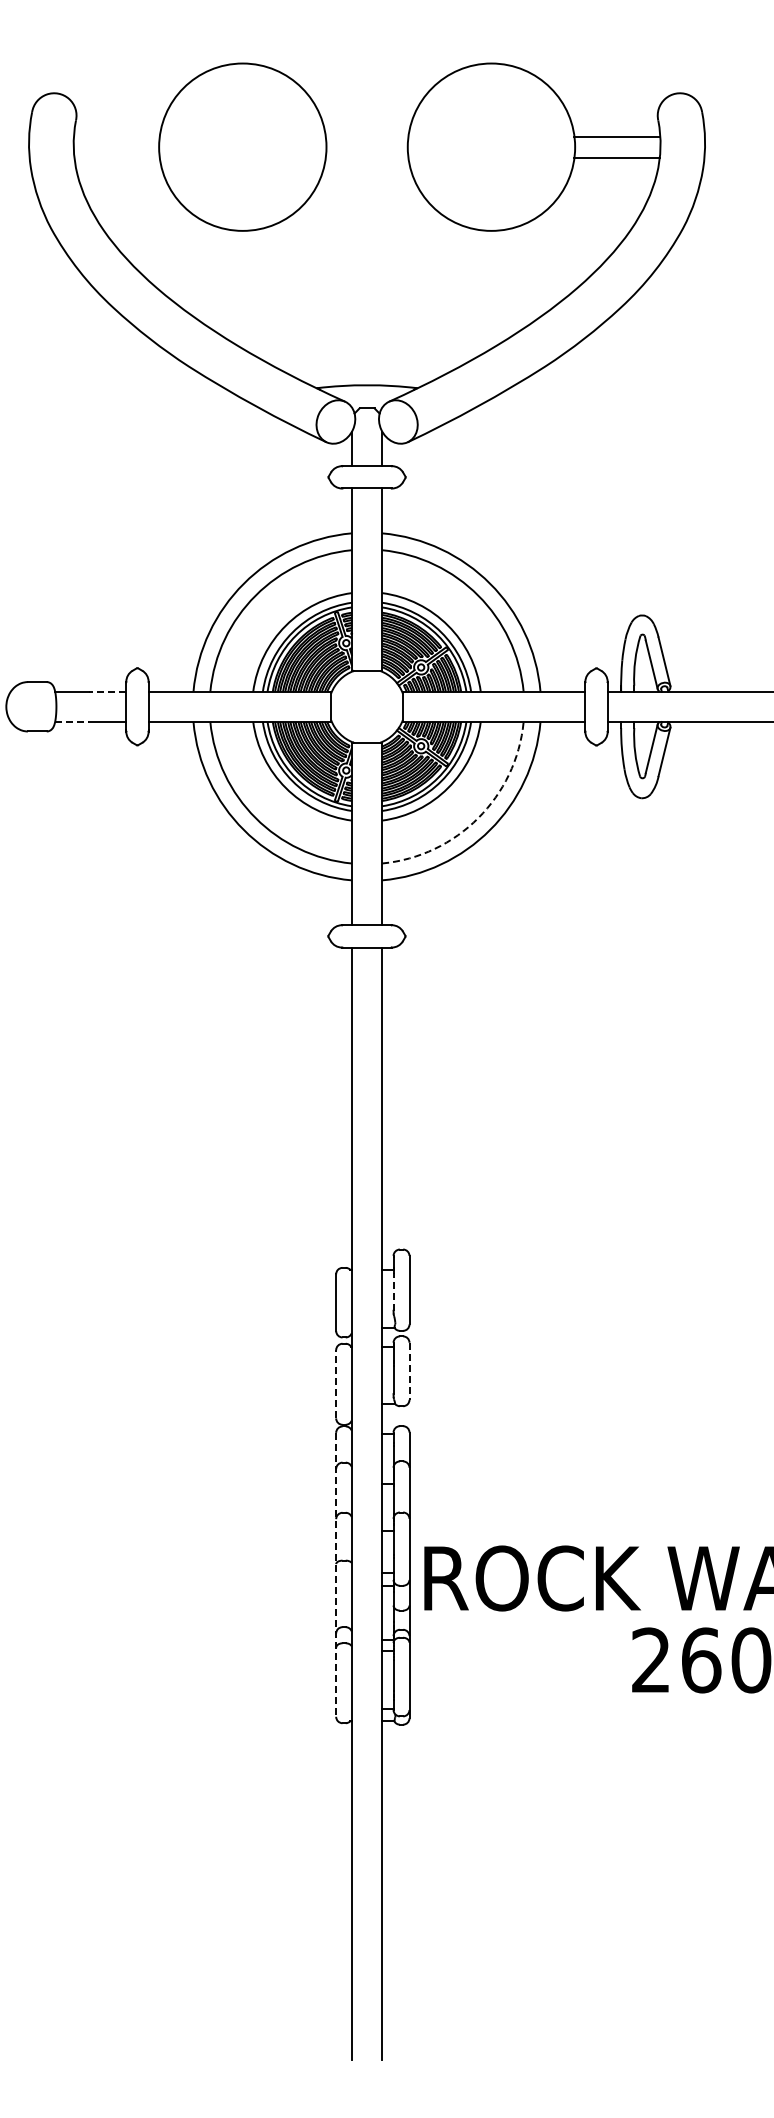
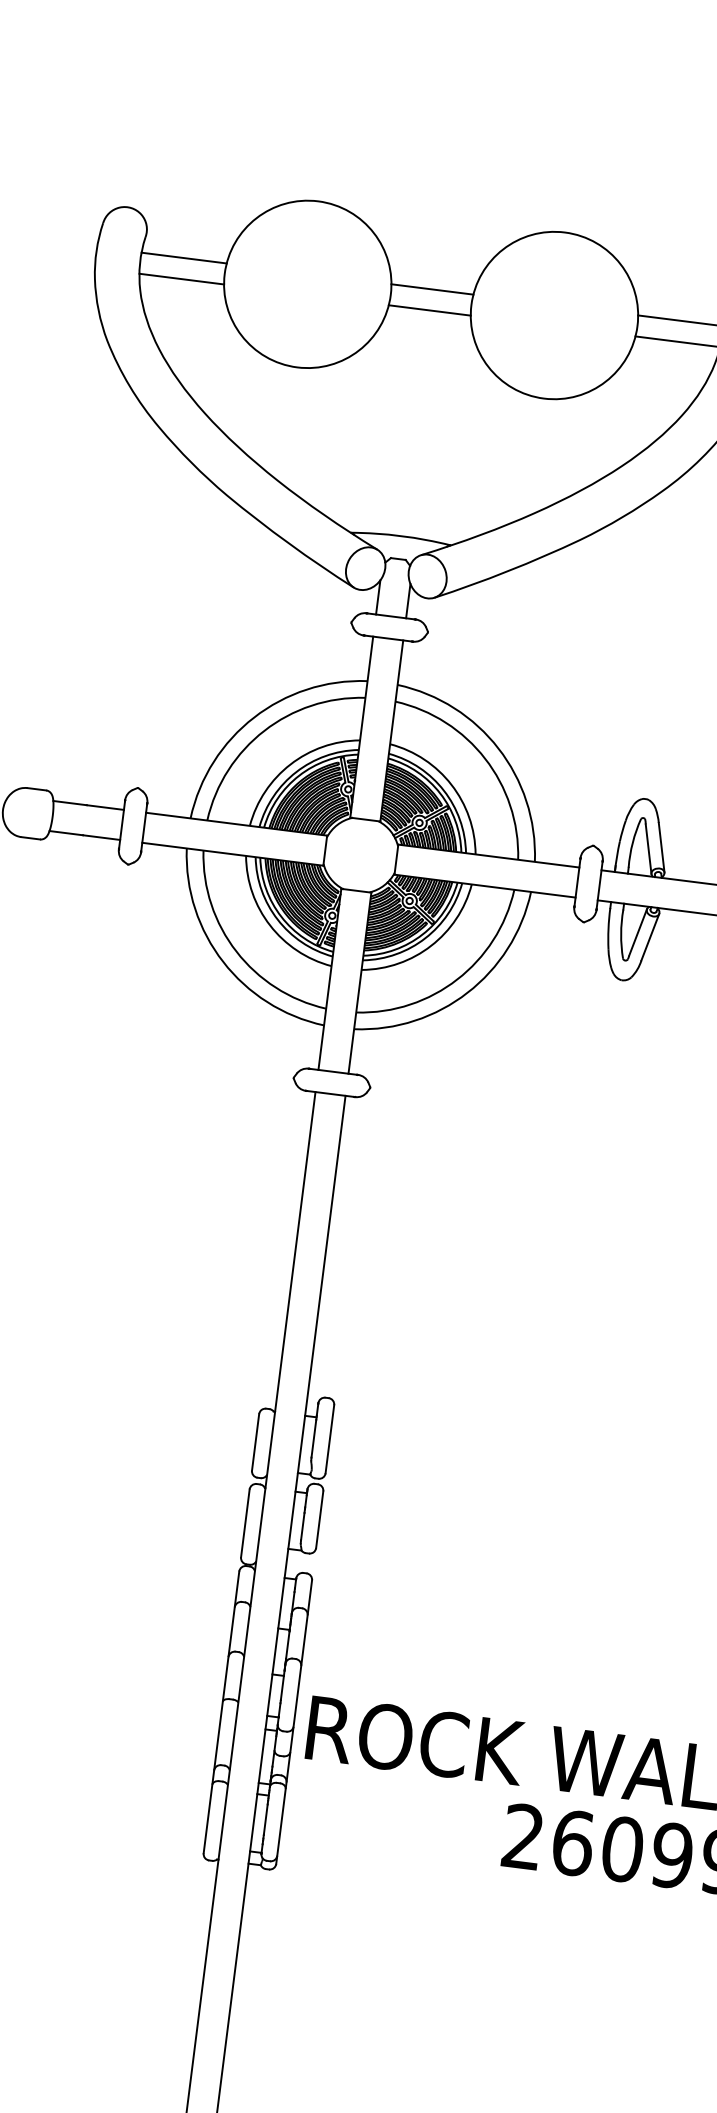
line: (116, 136) -> (183, 257), added
line: (366, 136) -> (431, 289), added
line: (116, 157) -> (181, 278), added
line: (366, 157) -> (429, 310), added
line: (107, 691) -> (105, 807), dashed -> solid
line: (72, 721) -> (66, 832), dashed -> solid
arc: (478, 818) -> (457, 979), dashed -> solid
line: (393, 1291) -> (313, 1438), dashed -> solid
line: (409, 1371) -> (319, 1519), dashed -> solid
line: (336, 1383) -> (245, 1522), dashed -> solid
line: (336, 1574) -> (221, 1712), dashed -> solid

